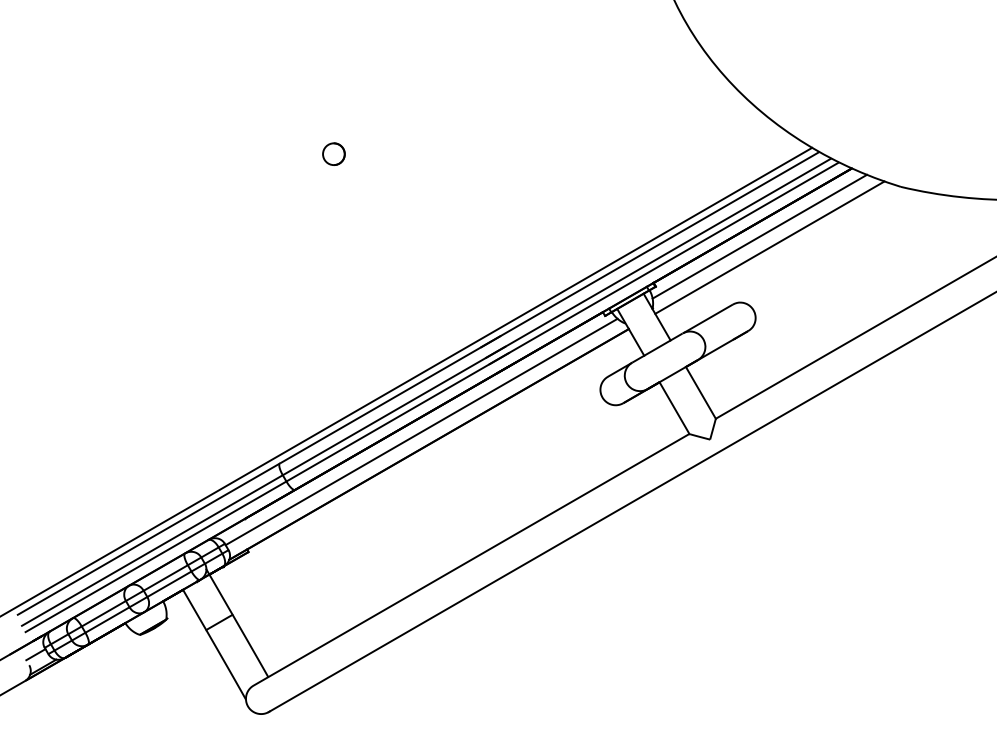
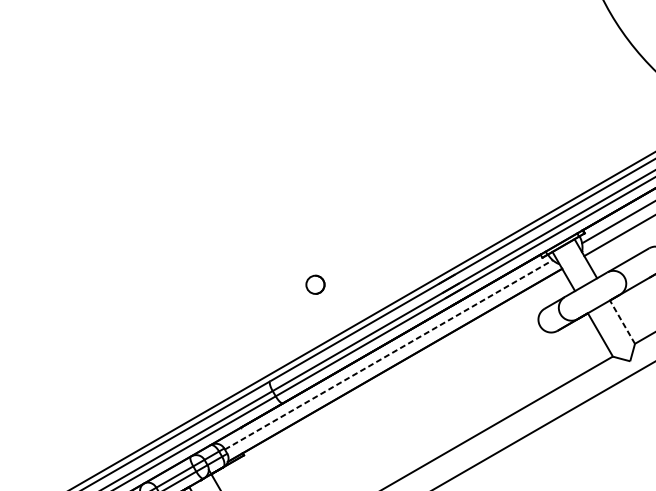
circle: (333, 153) -> (315, 284), moved
line: (700, 392) -> (622, 321), solid -> dashed
line: (422, 431) -> (389, 354), solid -> dashed

